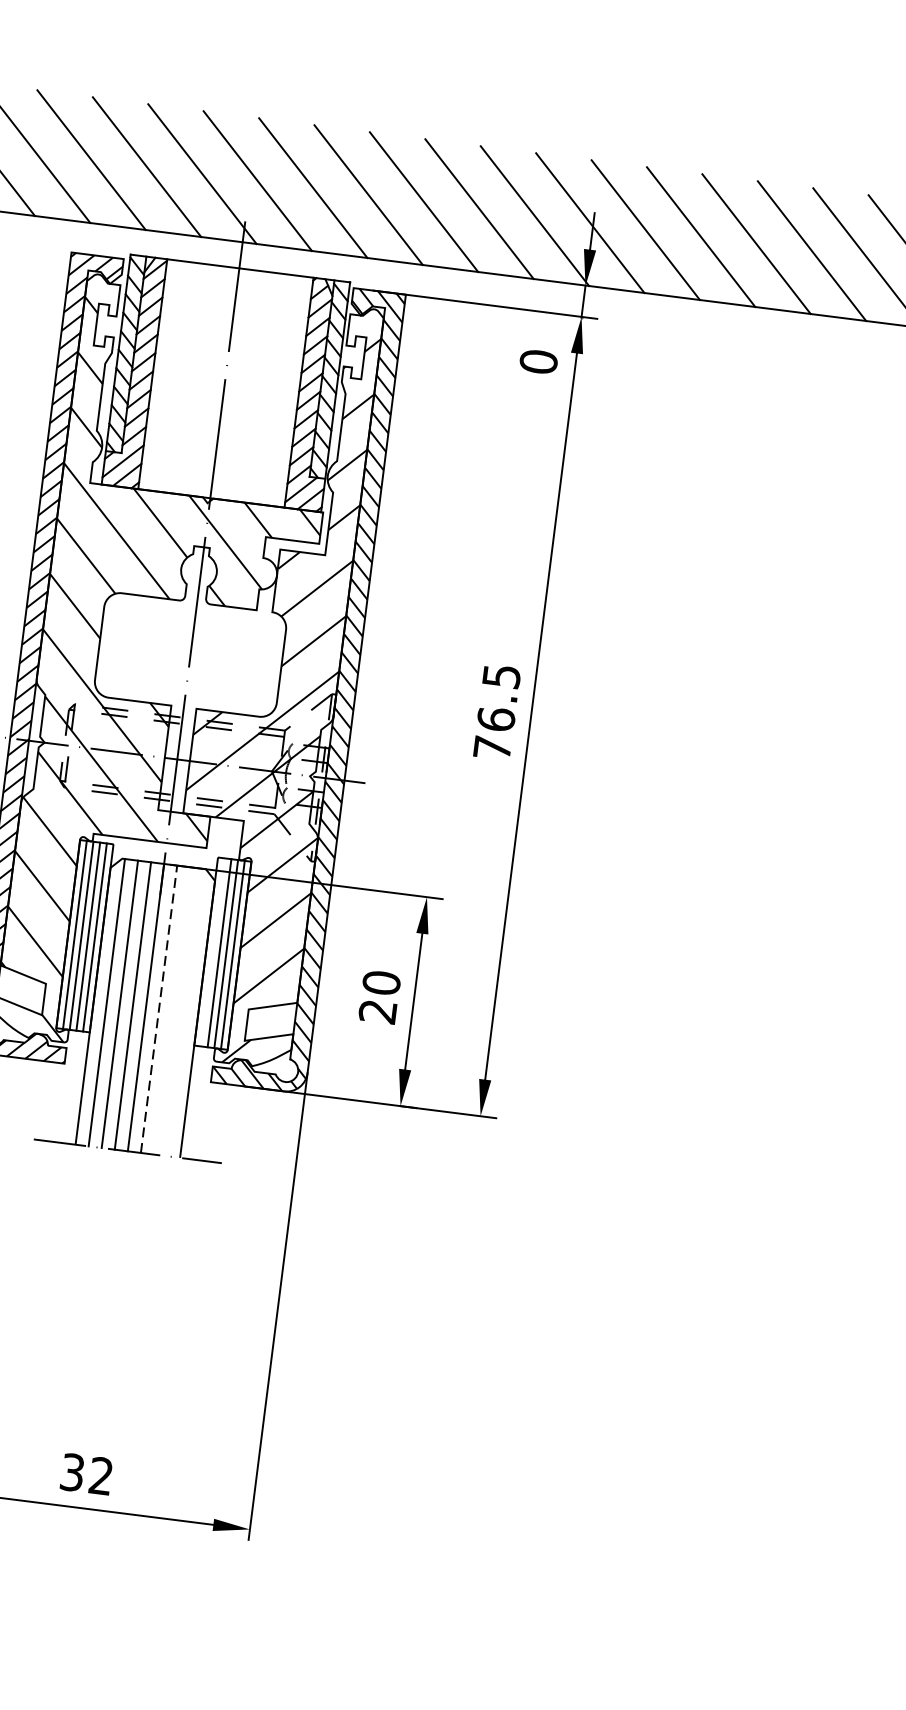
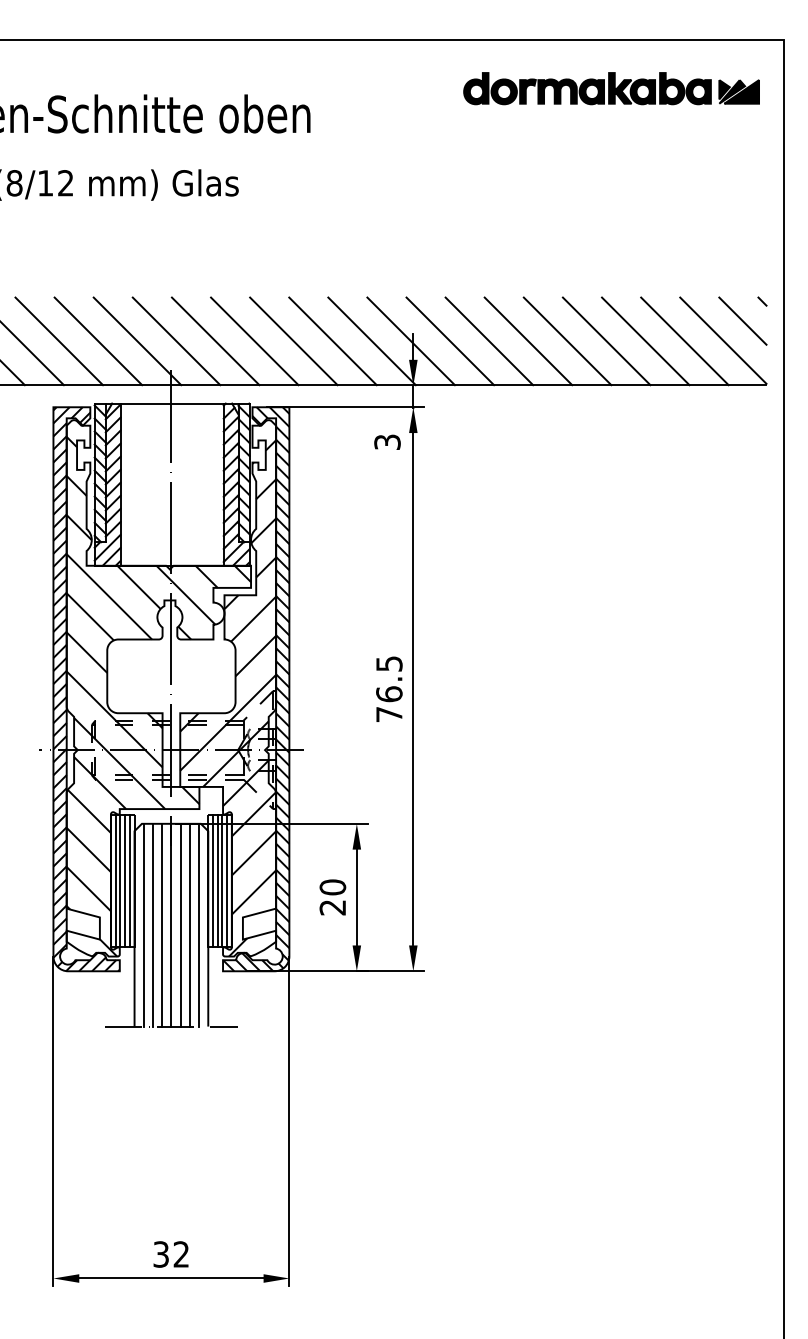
text: (538, 362) -> (387, 442), 0 -> 3
line: (213, 951) -> (213, 880), added
line: (158, 1008) -> (180, 924), dashed -> solid
line: (171, 1009) -> (189, 924), added
line: (185, 1011) -> (199, 924), added

